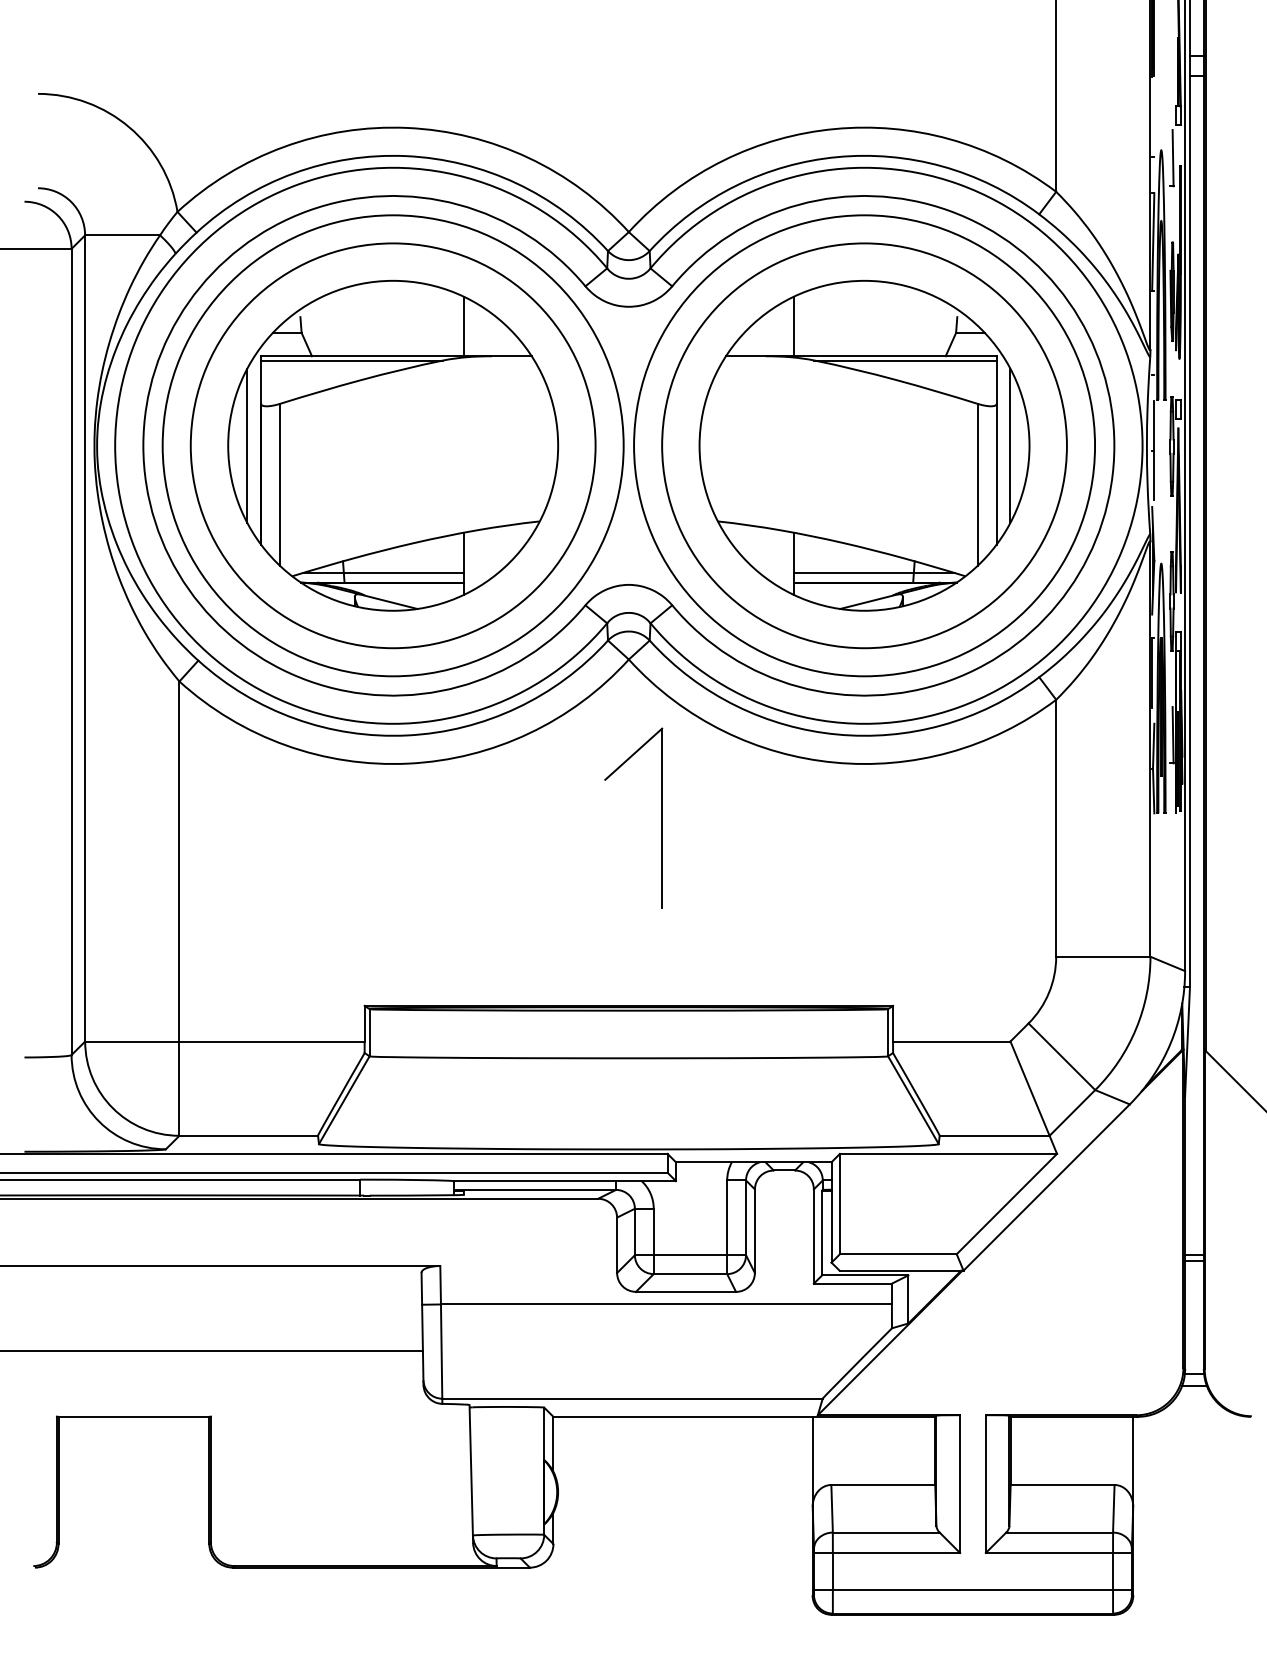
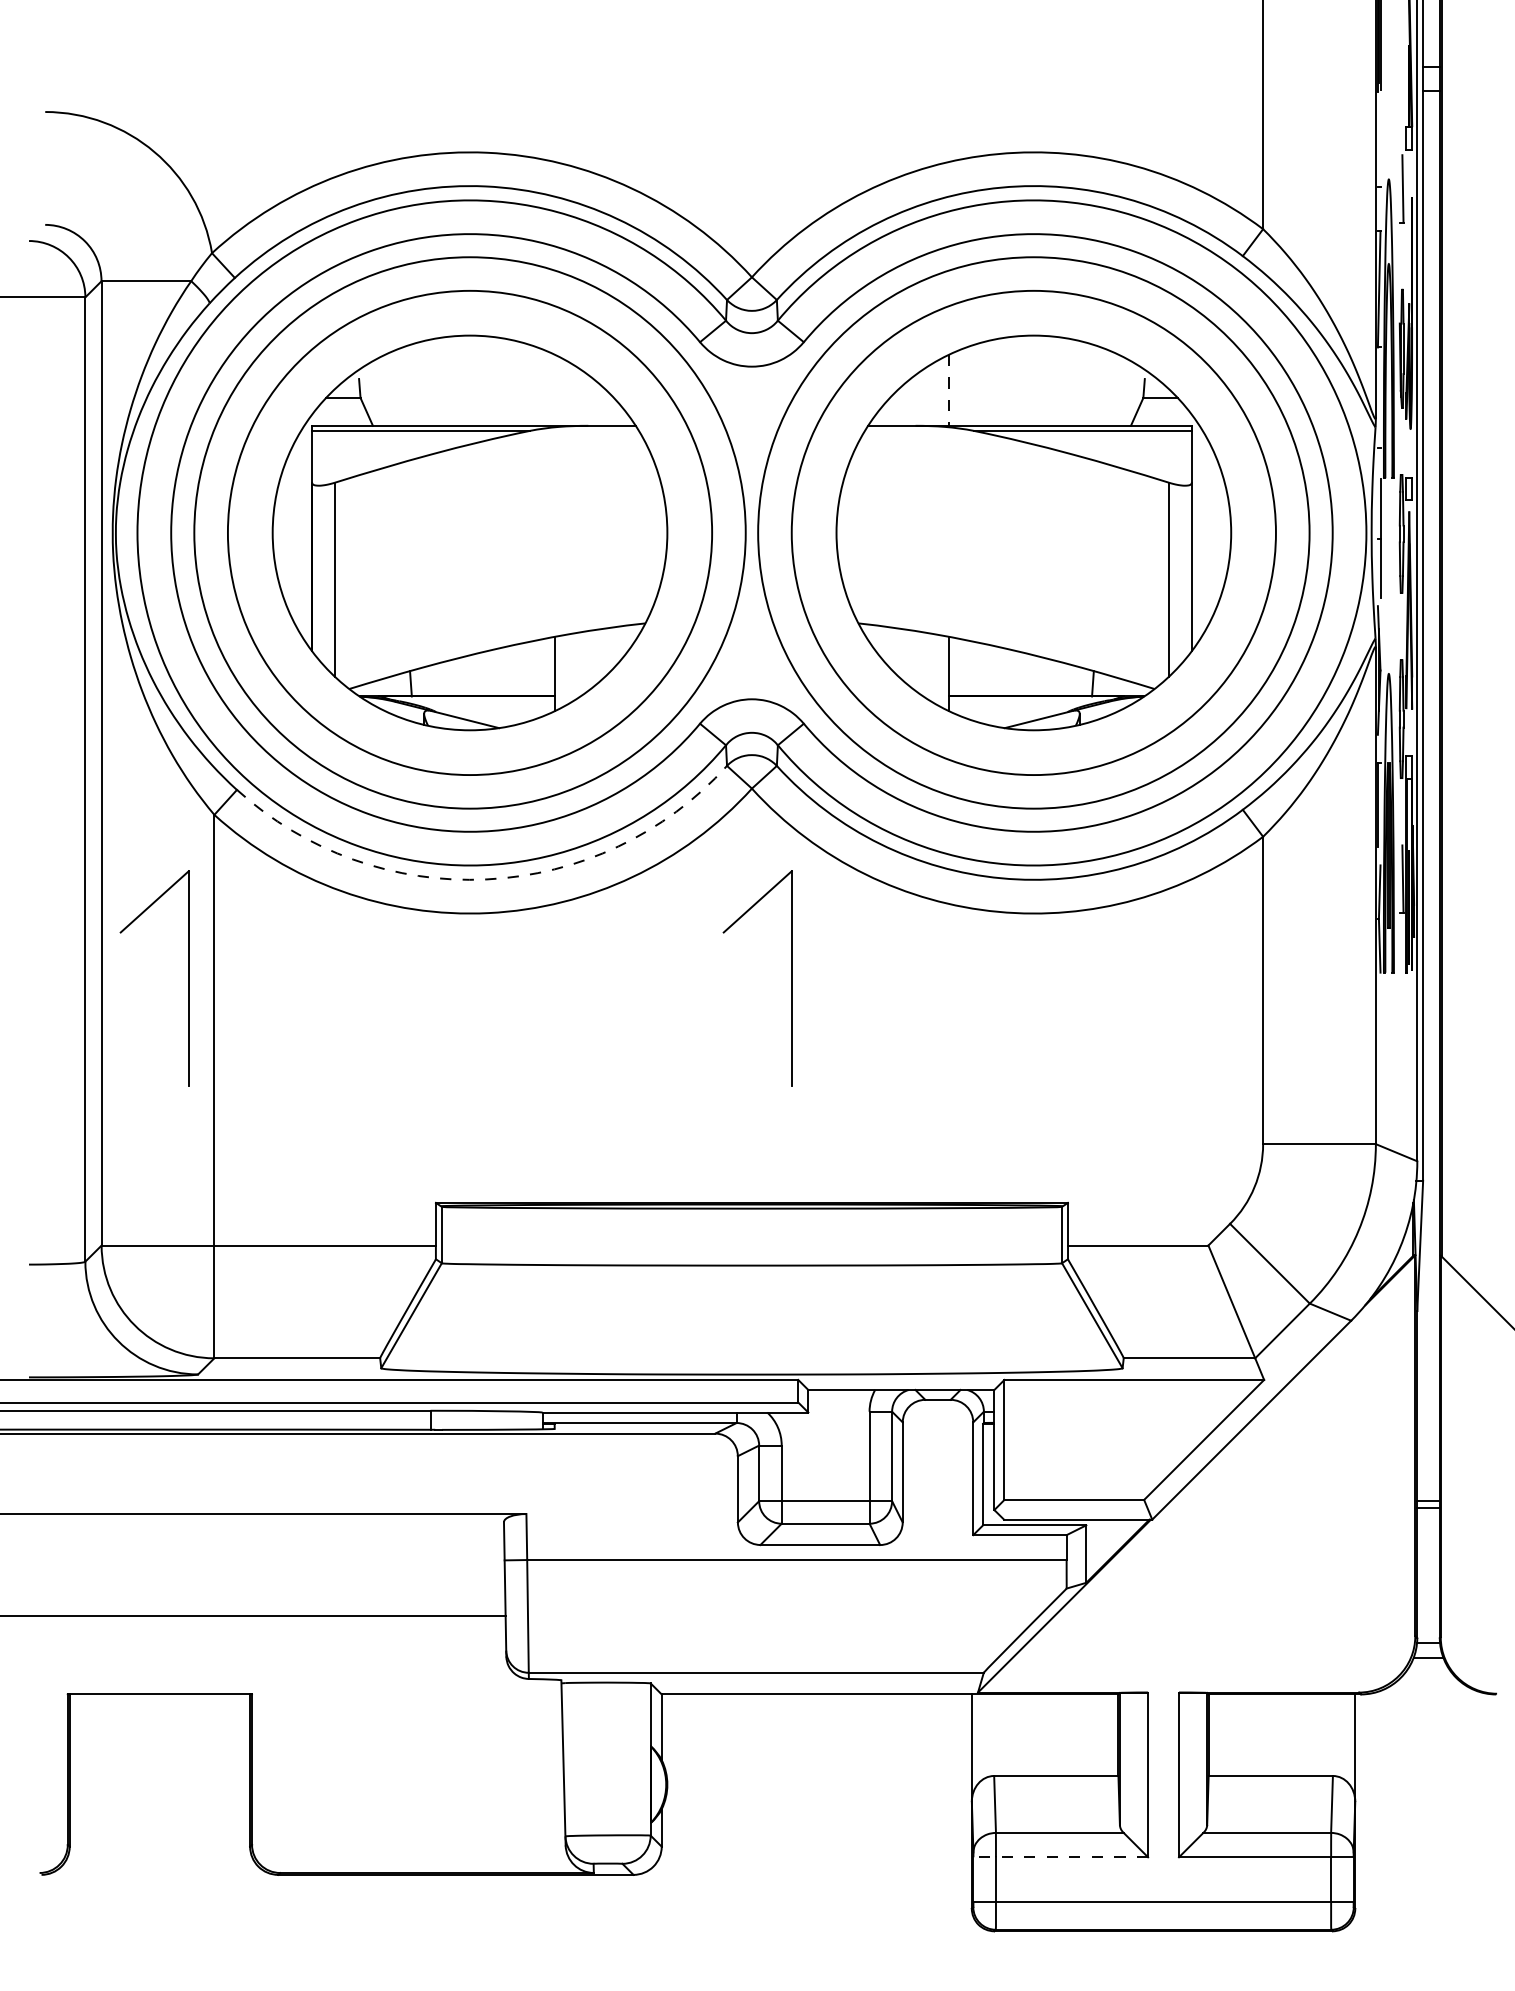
line: (463, 325) -> (554, 389), removed
line: (794, 326) -> (949, 390), solid -> dashed
line: (247, 445) -> (295, 532), removed
line: (1010, 445) -> (1208, 532), removed
line: (382, 573) -> (457, 685), removed
line: (874, 573) -> (1045, 685), removed
arc: (406, 735) -> (486, 879), solid -> dashed
part: (157, 818) -> (188, 978), added
line: (886, 1553) -> (1060, 1857), solid -> dashed

